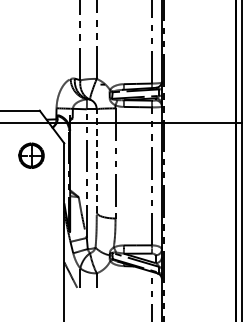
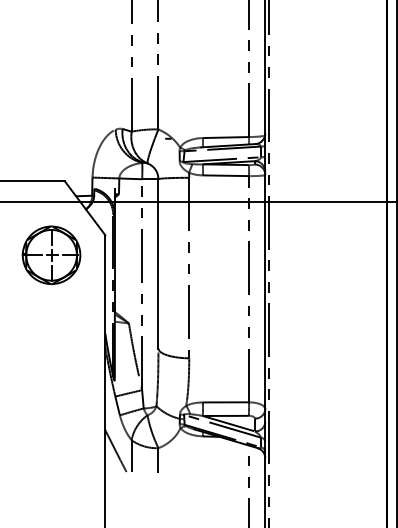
part: (31, 155) -> (51, 254), size x1.43
line: (96, 160) -> (158, 263), dashed -> solid

